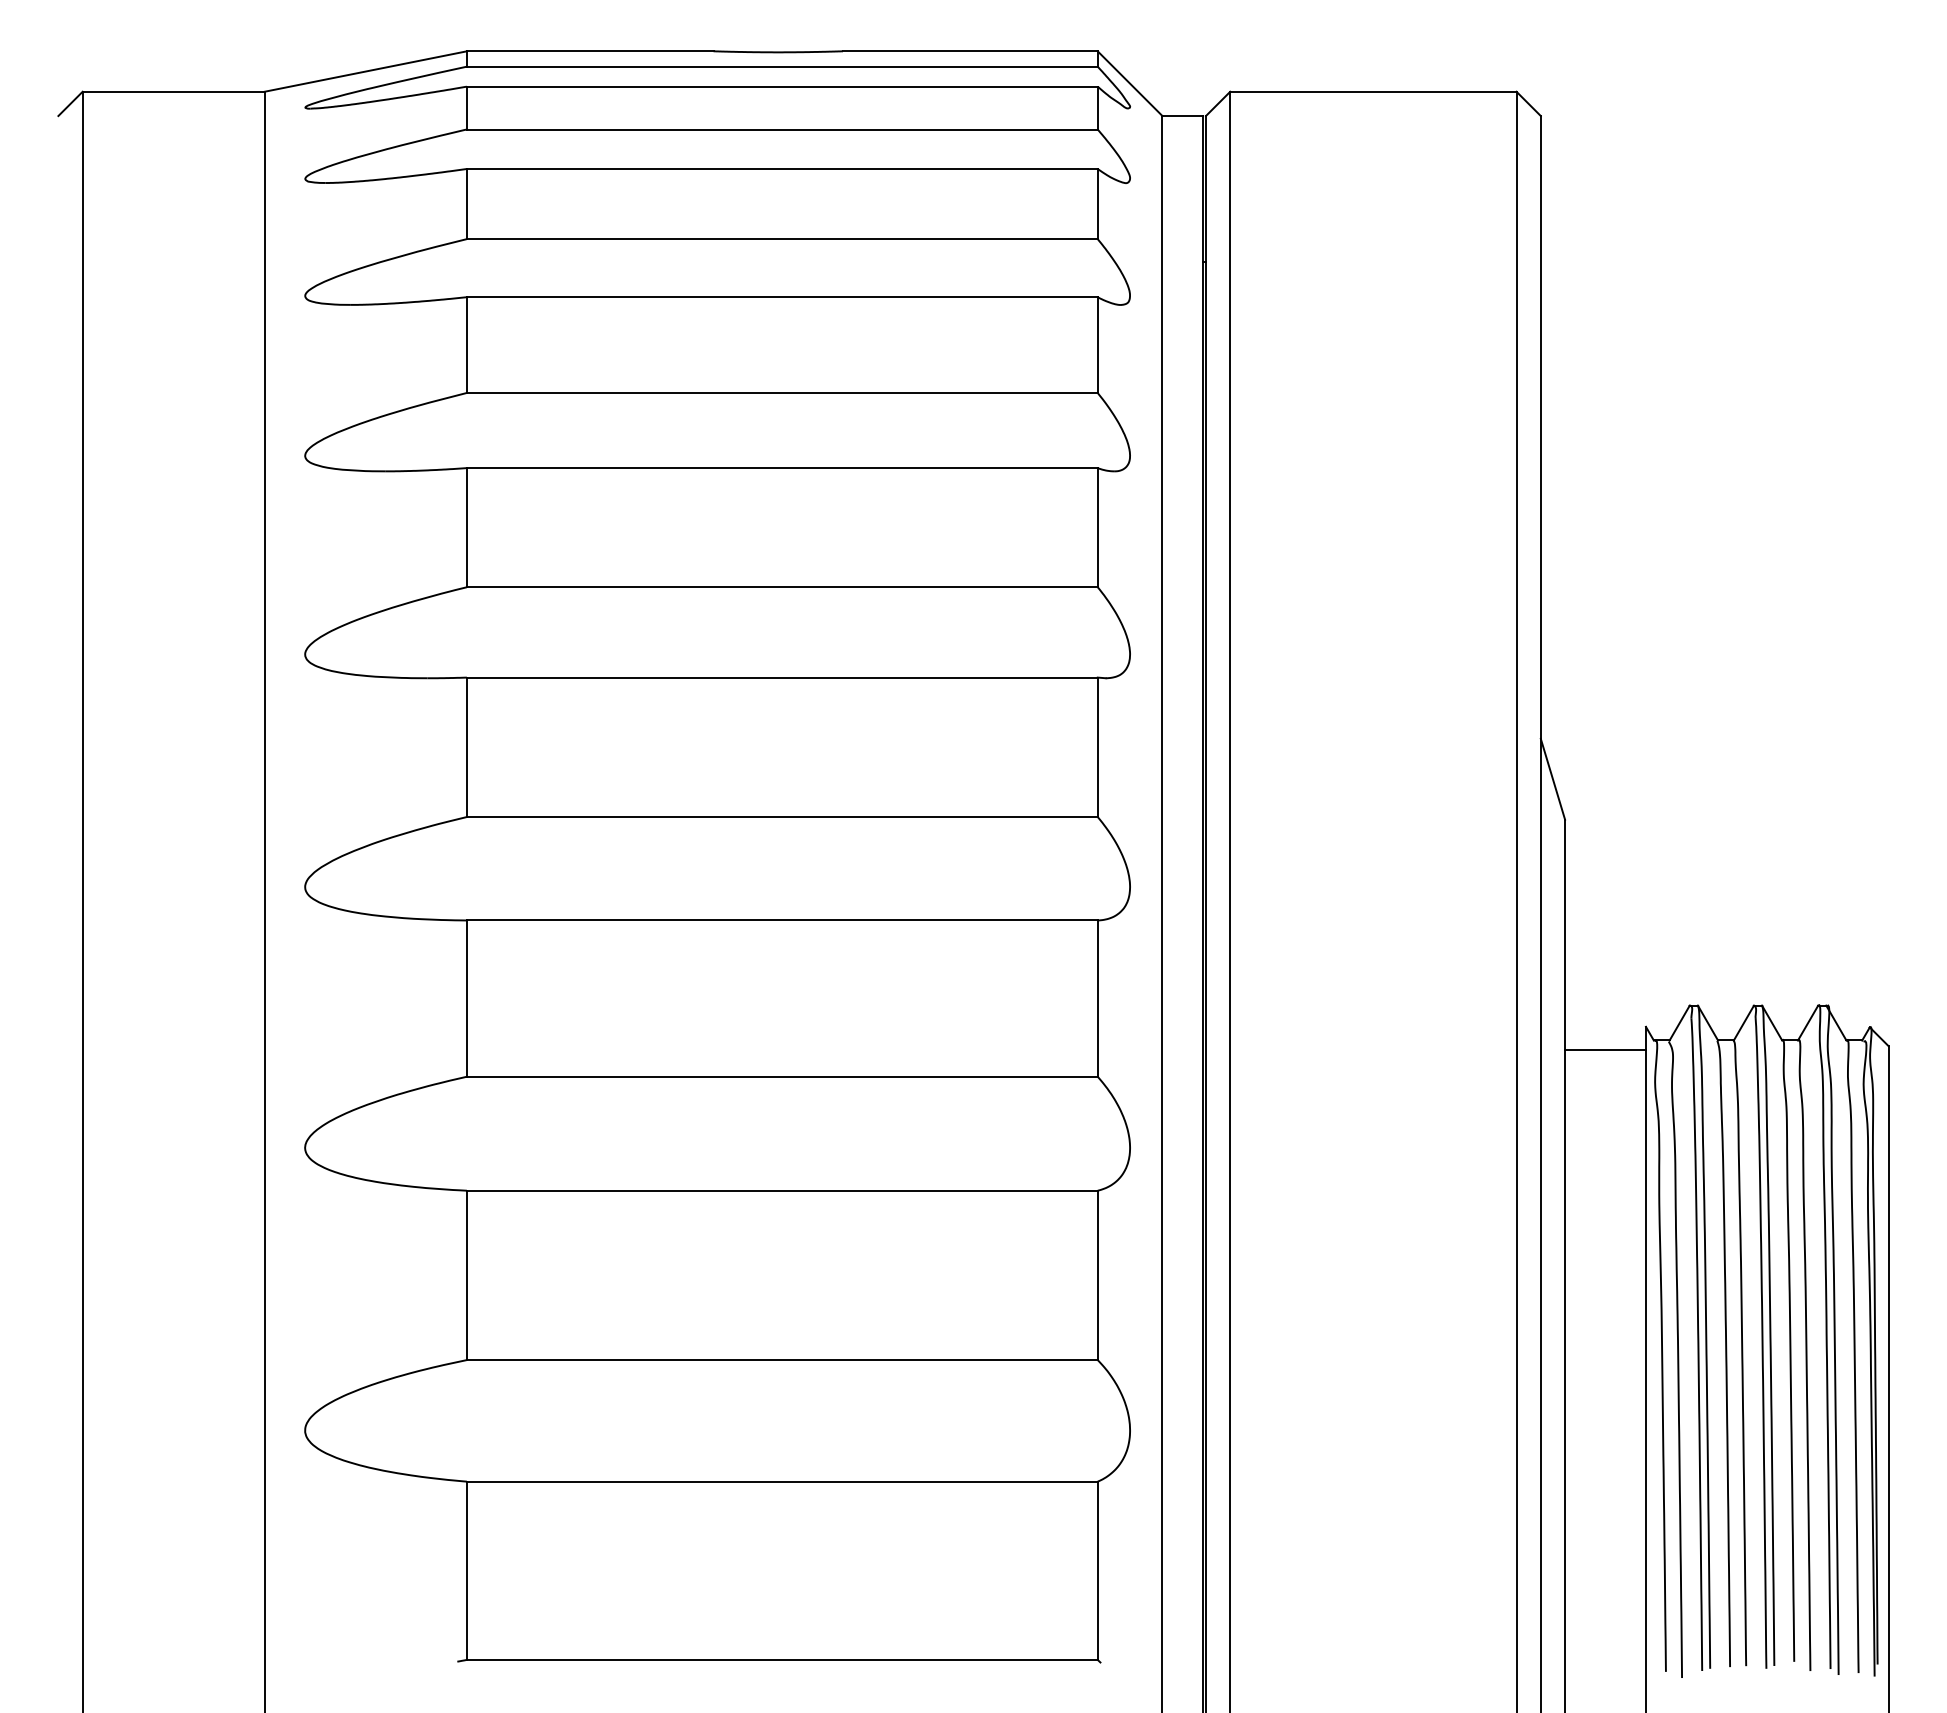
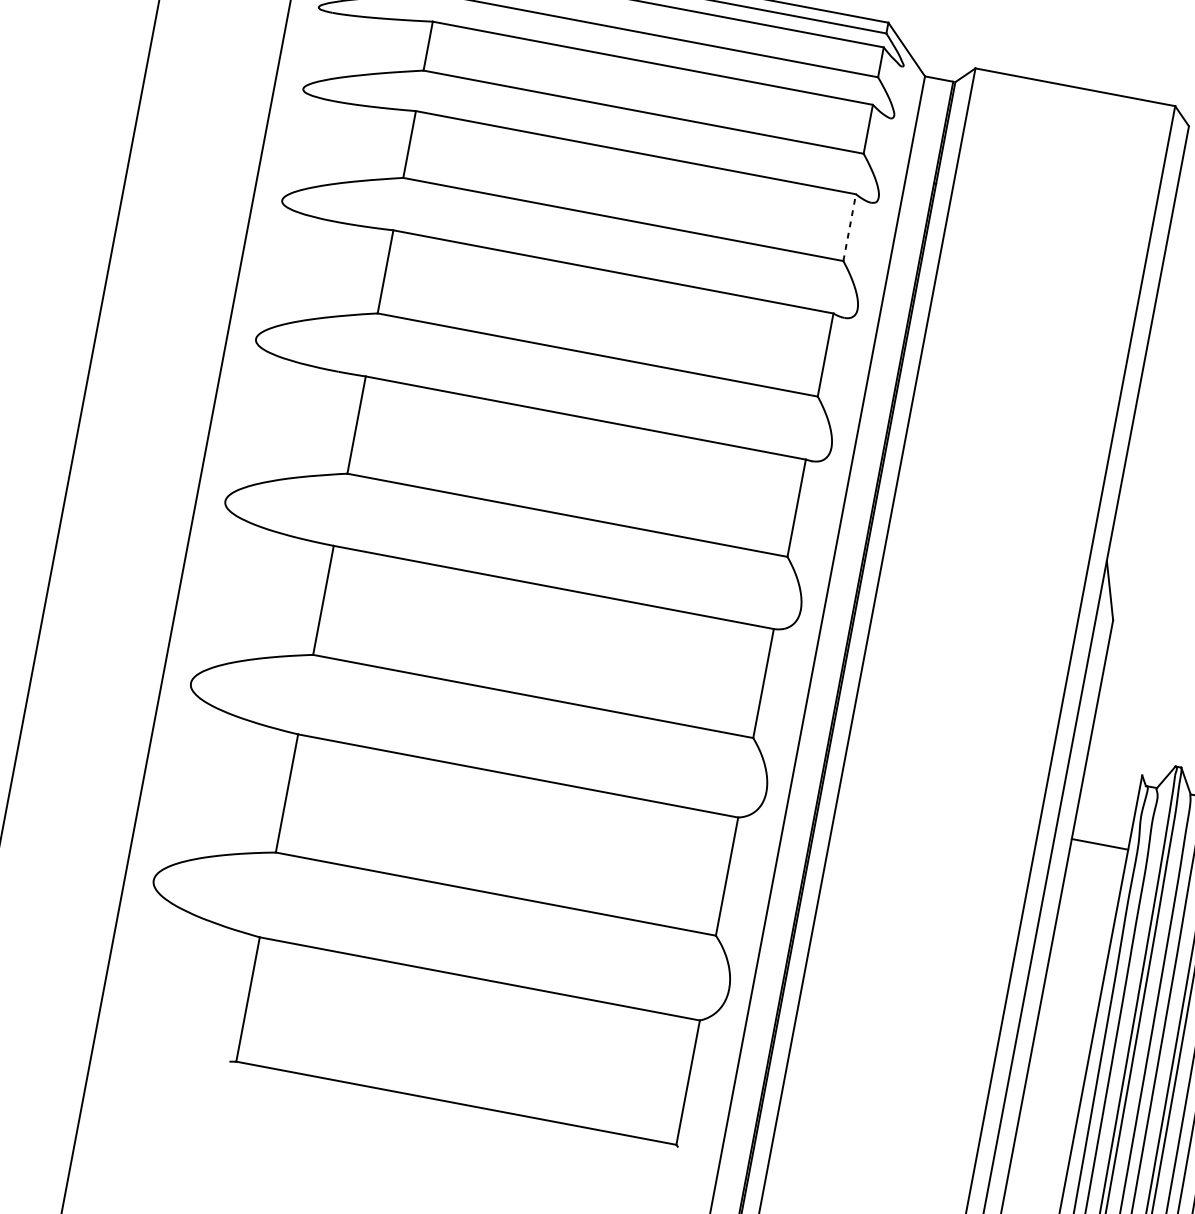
line: (1097, 345) -> (849, 227), solid -> dashed
line: (1605, 1050) -> (1099, 844), moved

